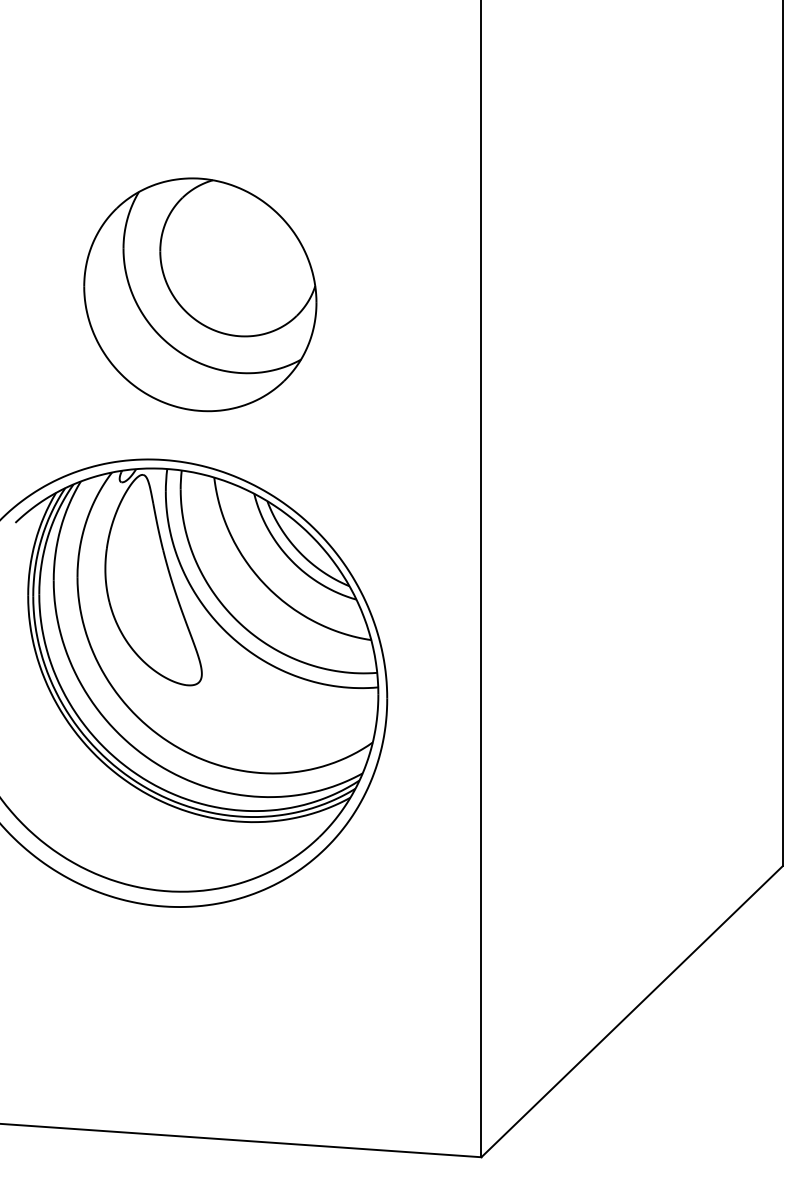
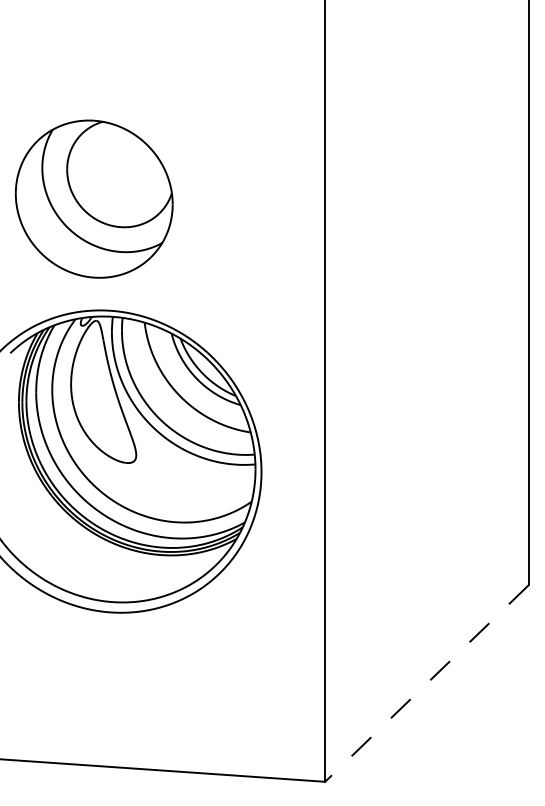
part: (199, 293) -> (93, 198), moved
line: (631, 1011) -> (426, 683), solid -> dashed

